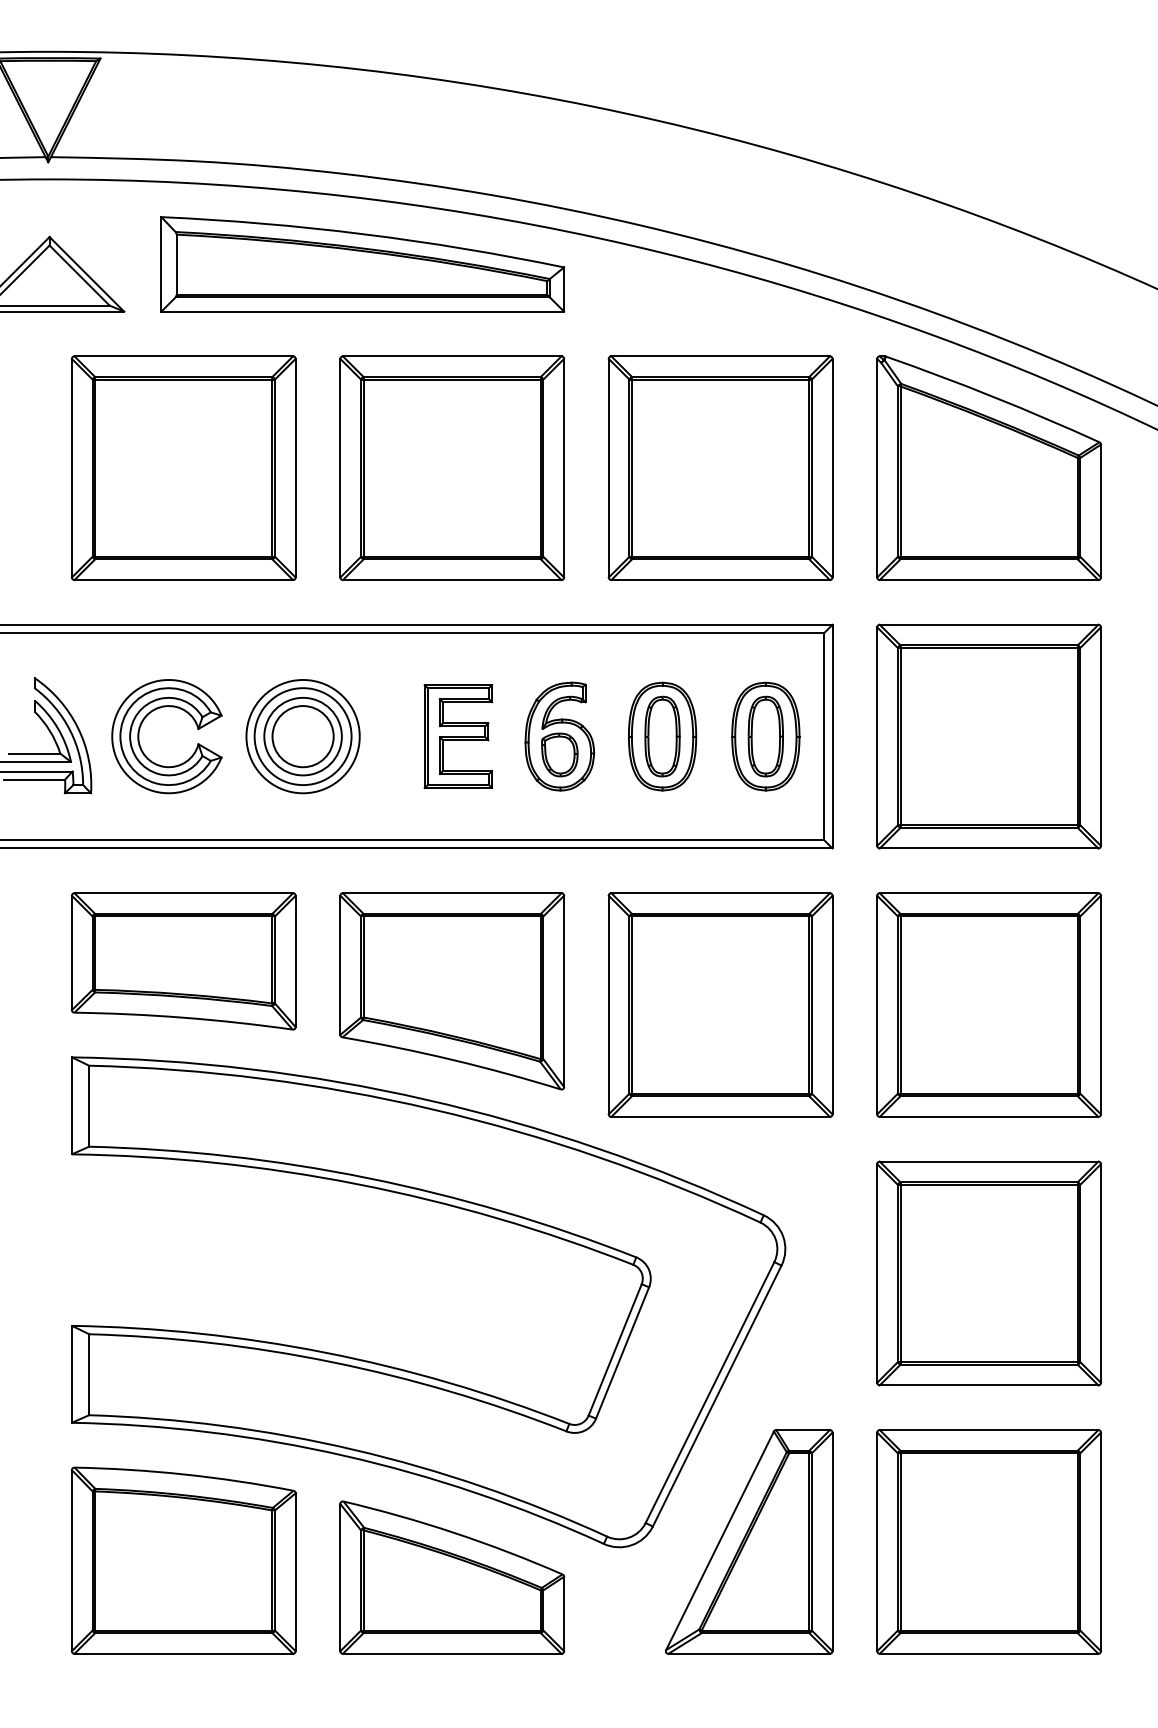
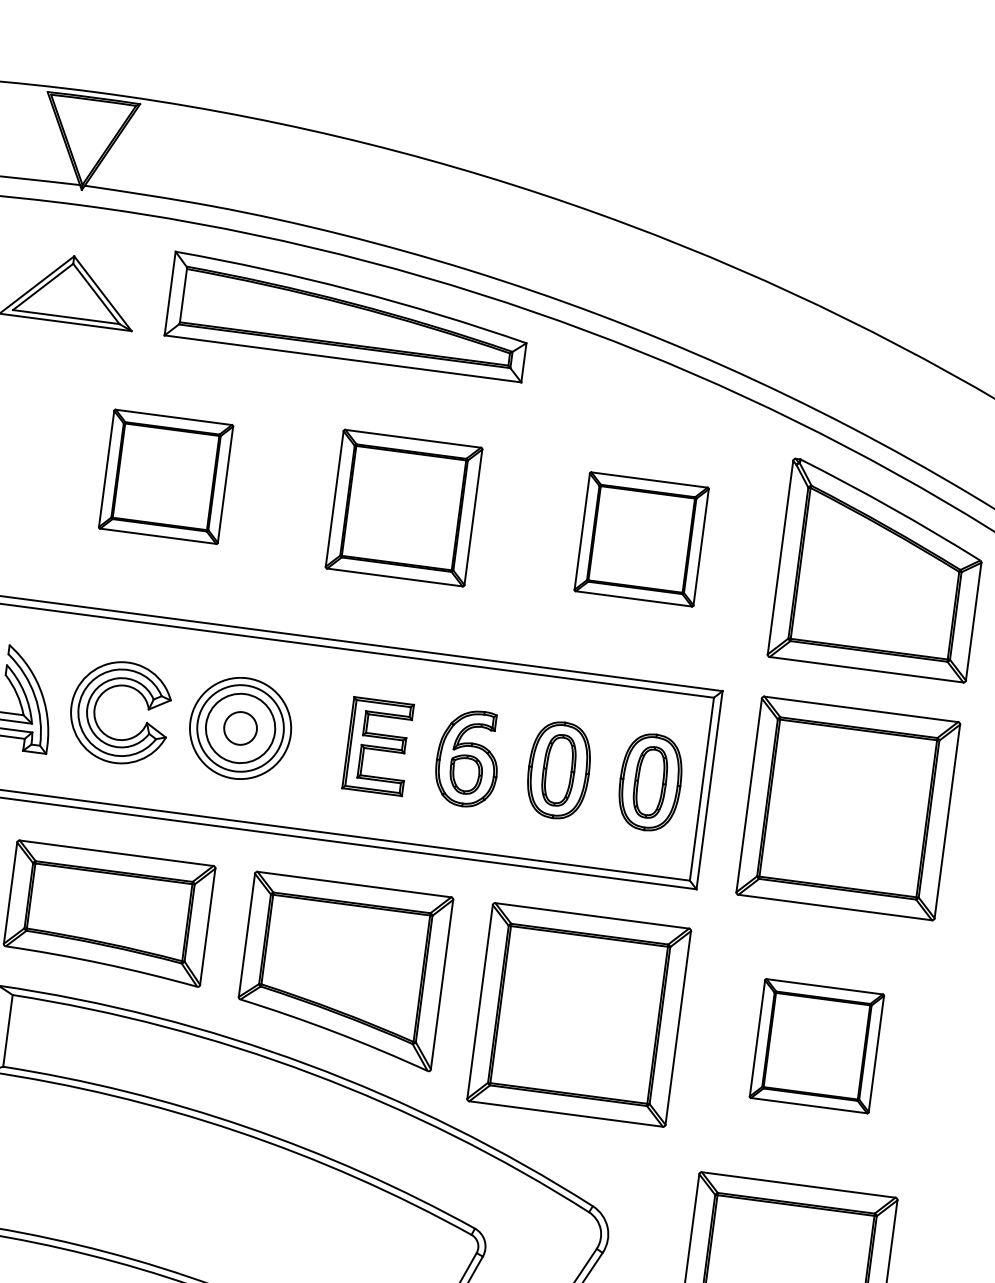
part: (183, 468) -> (165, 476), size x0.6
part: (452, 468) -> (404, 508), size x0.7
part: (720, 468) -> (641, 539), size x0.6
circle: (302, 736) -> (240, 728), size x0.6
part: (988, 1004) -> (816, 1045), size x0.6

